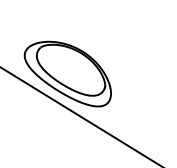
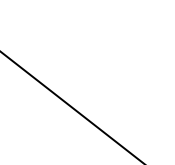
part: (67, 74) -> (79, 77), removed

